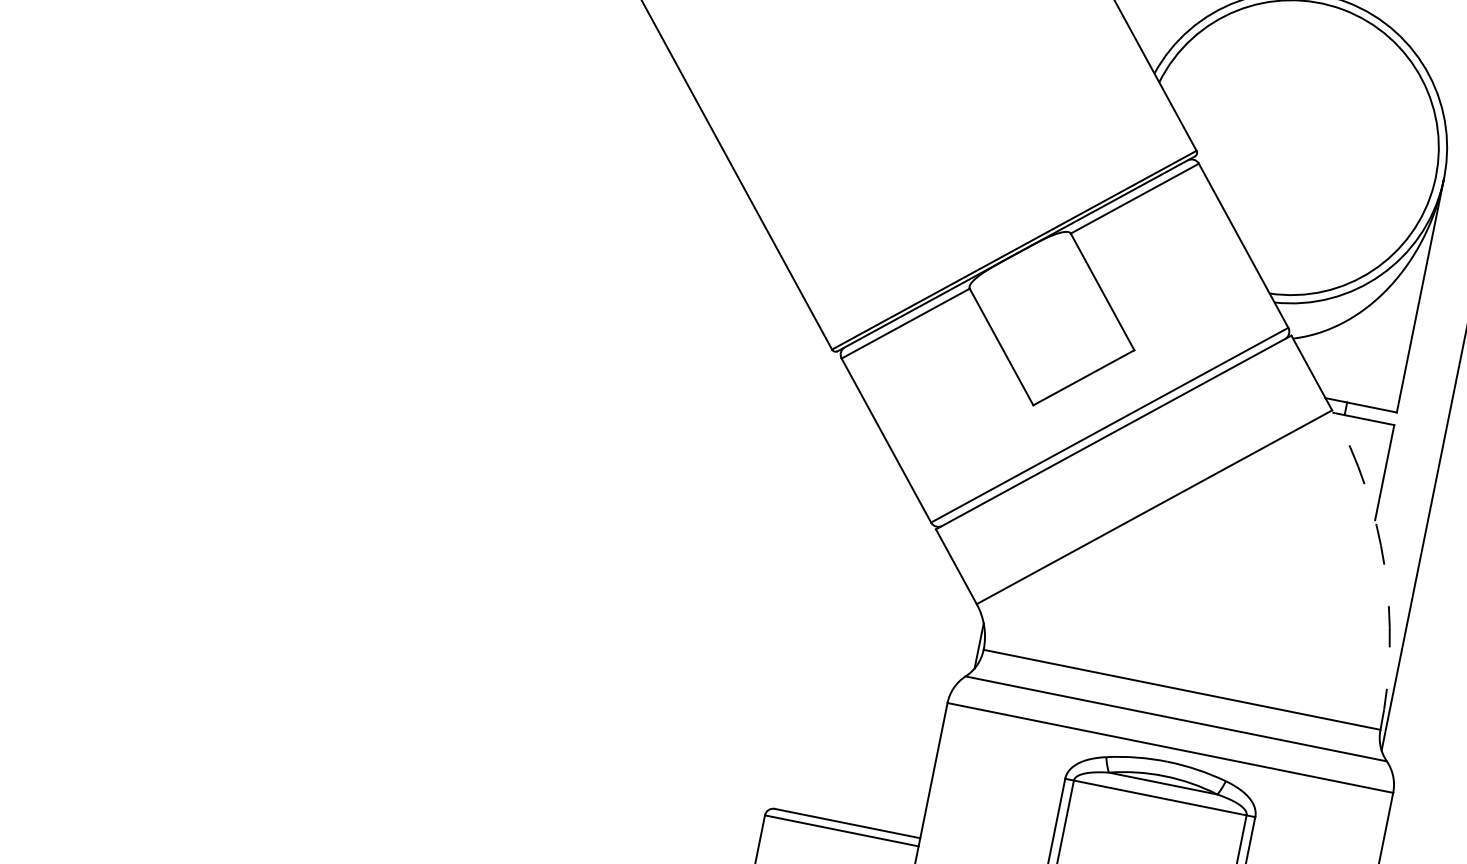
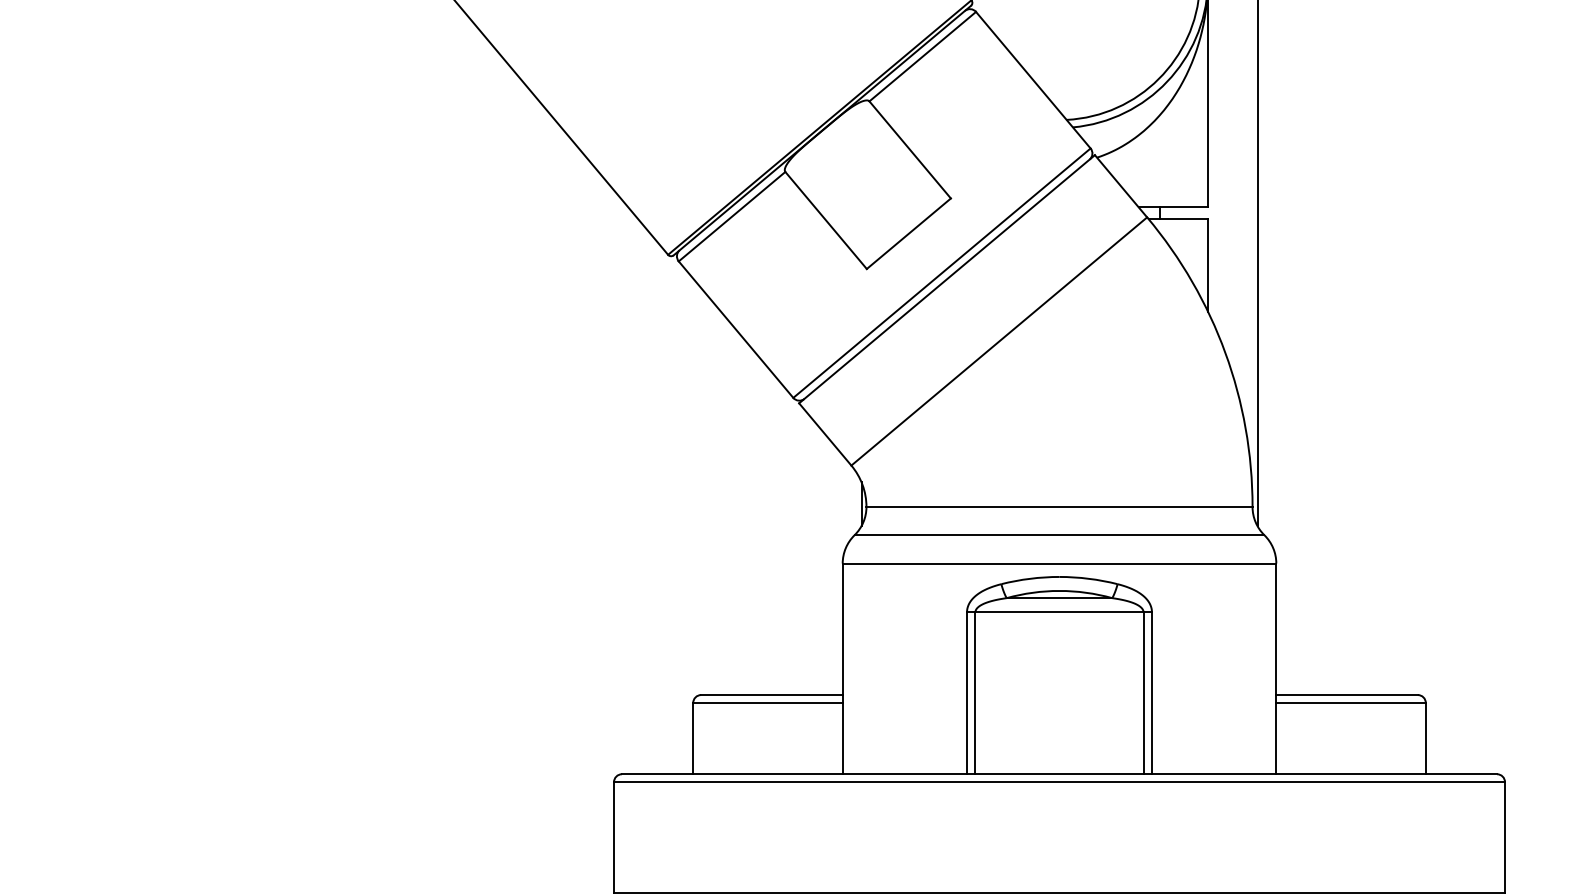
arc: (1384, 565) -> (1225, 352), dashed -> solid

